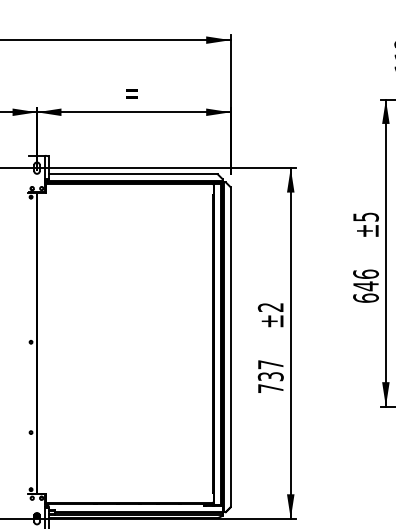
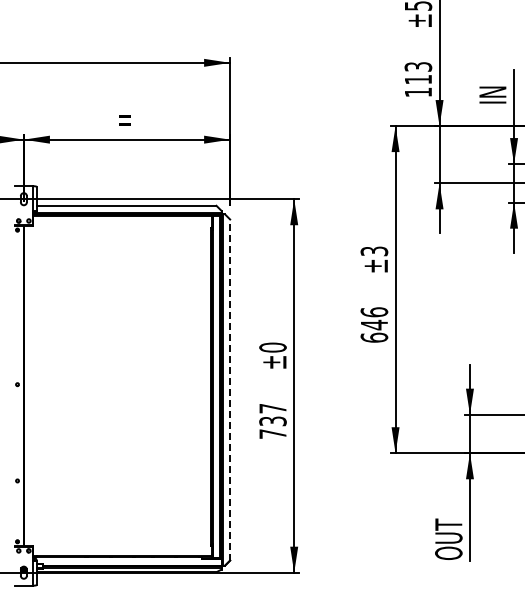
text: (365, 216) -> (373, 250), ±5 -> ±3
text: (270, 307) -> (272, 347), ±2 -> ±0
line: (230, 347) -> (230, 390), solid -> dashed

